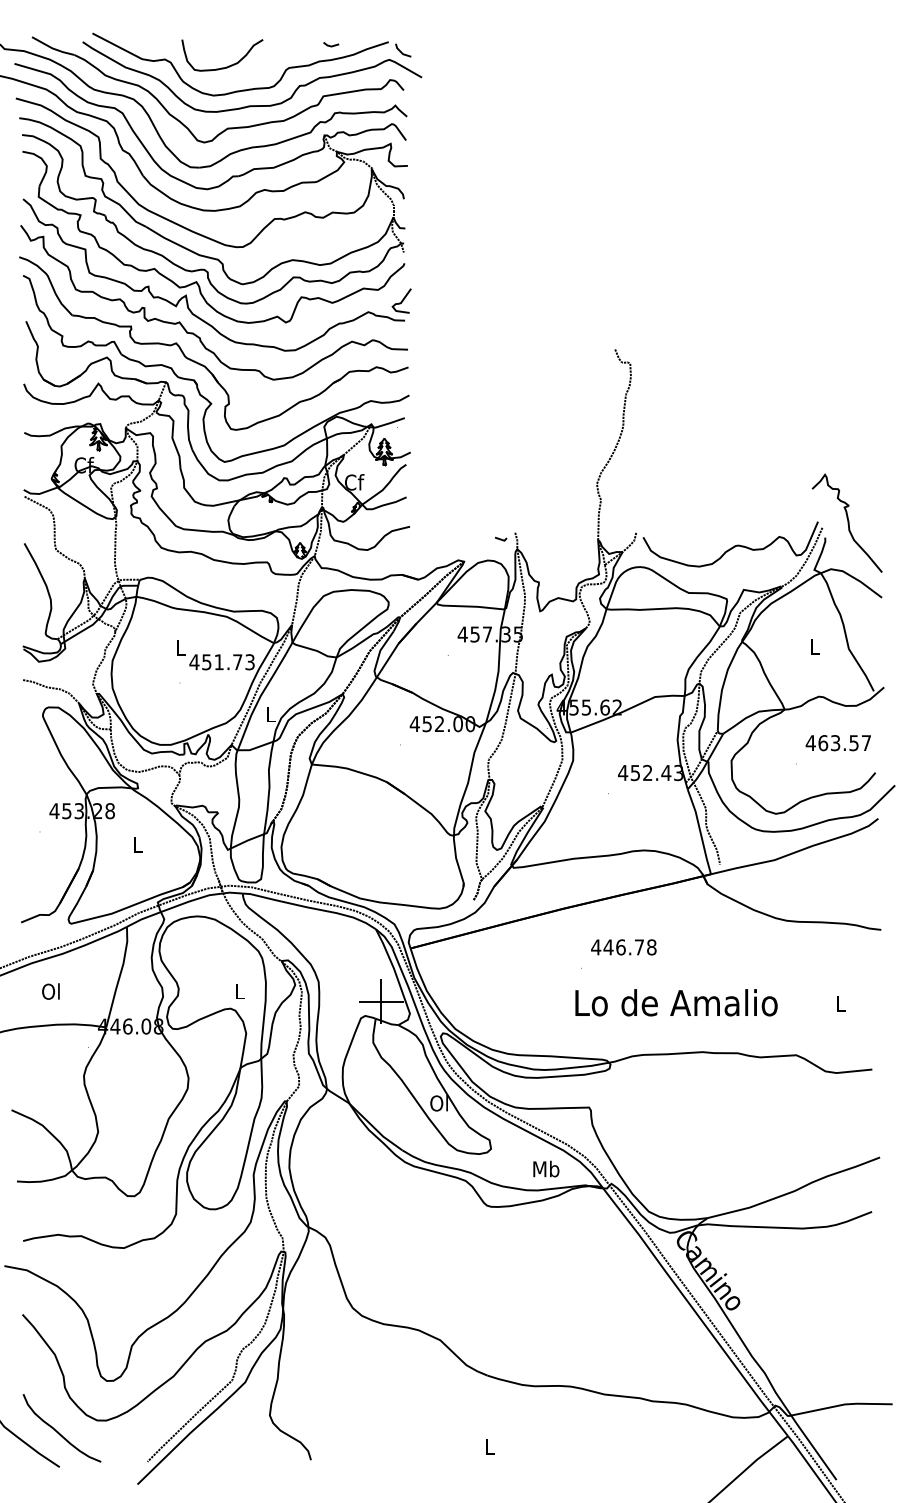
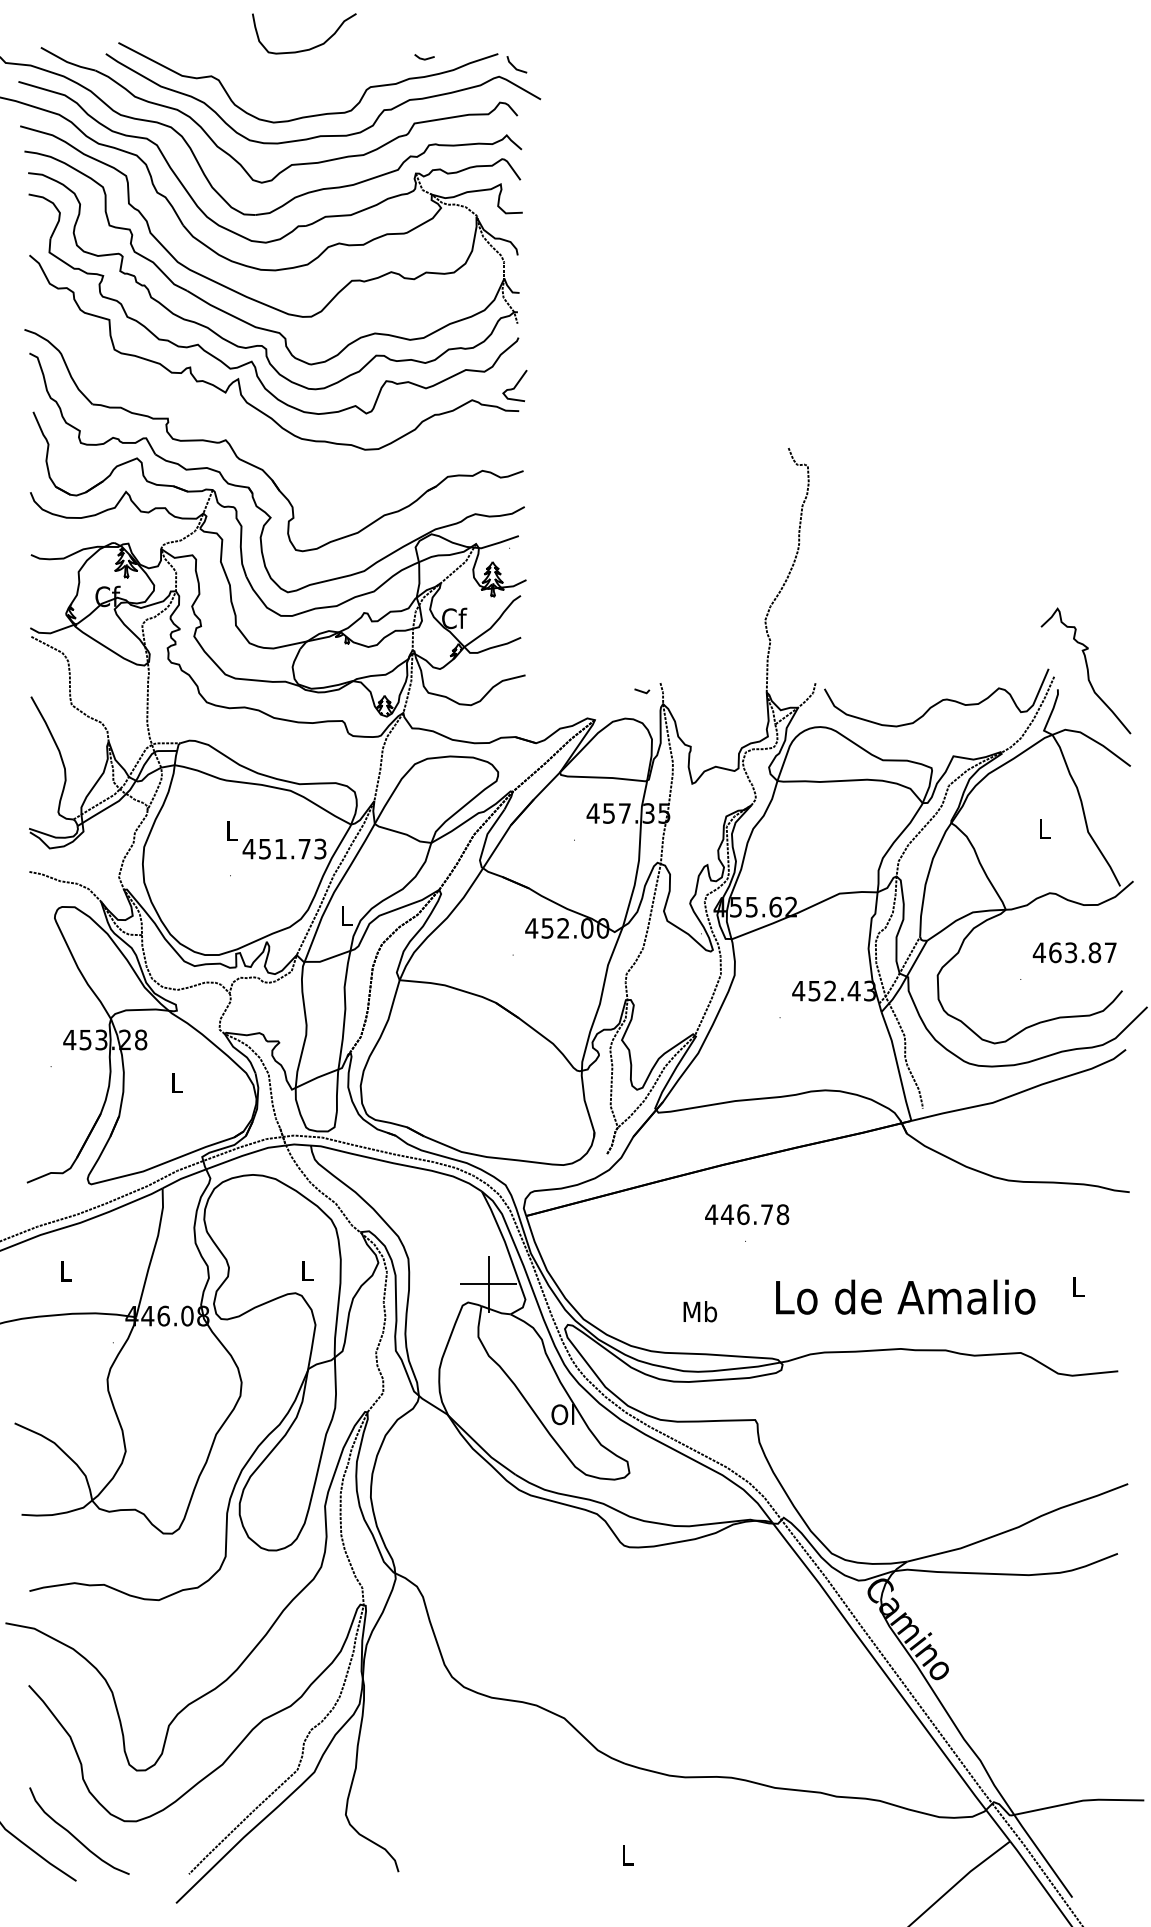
curve: (228, 65) -> (312, 46), moved
curve: (193, 332) -> (247, 426), removed
text: (853, 743) -> (1094, 953), 463.57 -> 463.87
text: (623, 947) -> (746, 1214), moved
text: (50, 991) -> (64, 1271), Ol -> L
text: (676, 1002) -> (905, 1296), moved
text: (546, 1168) -> (700, 1310), moved

